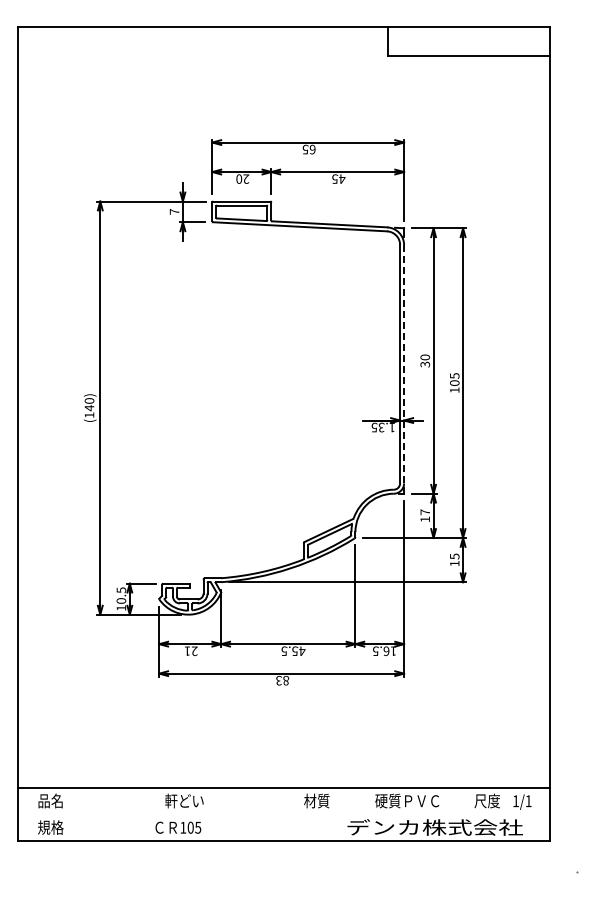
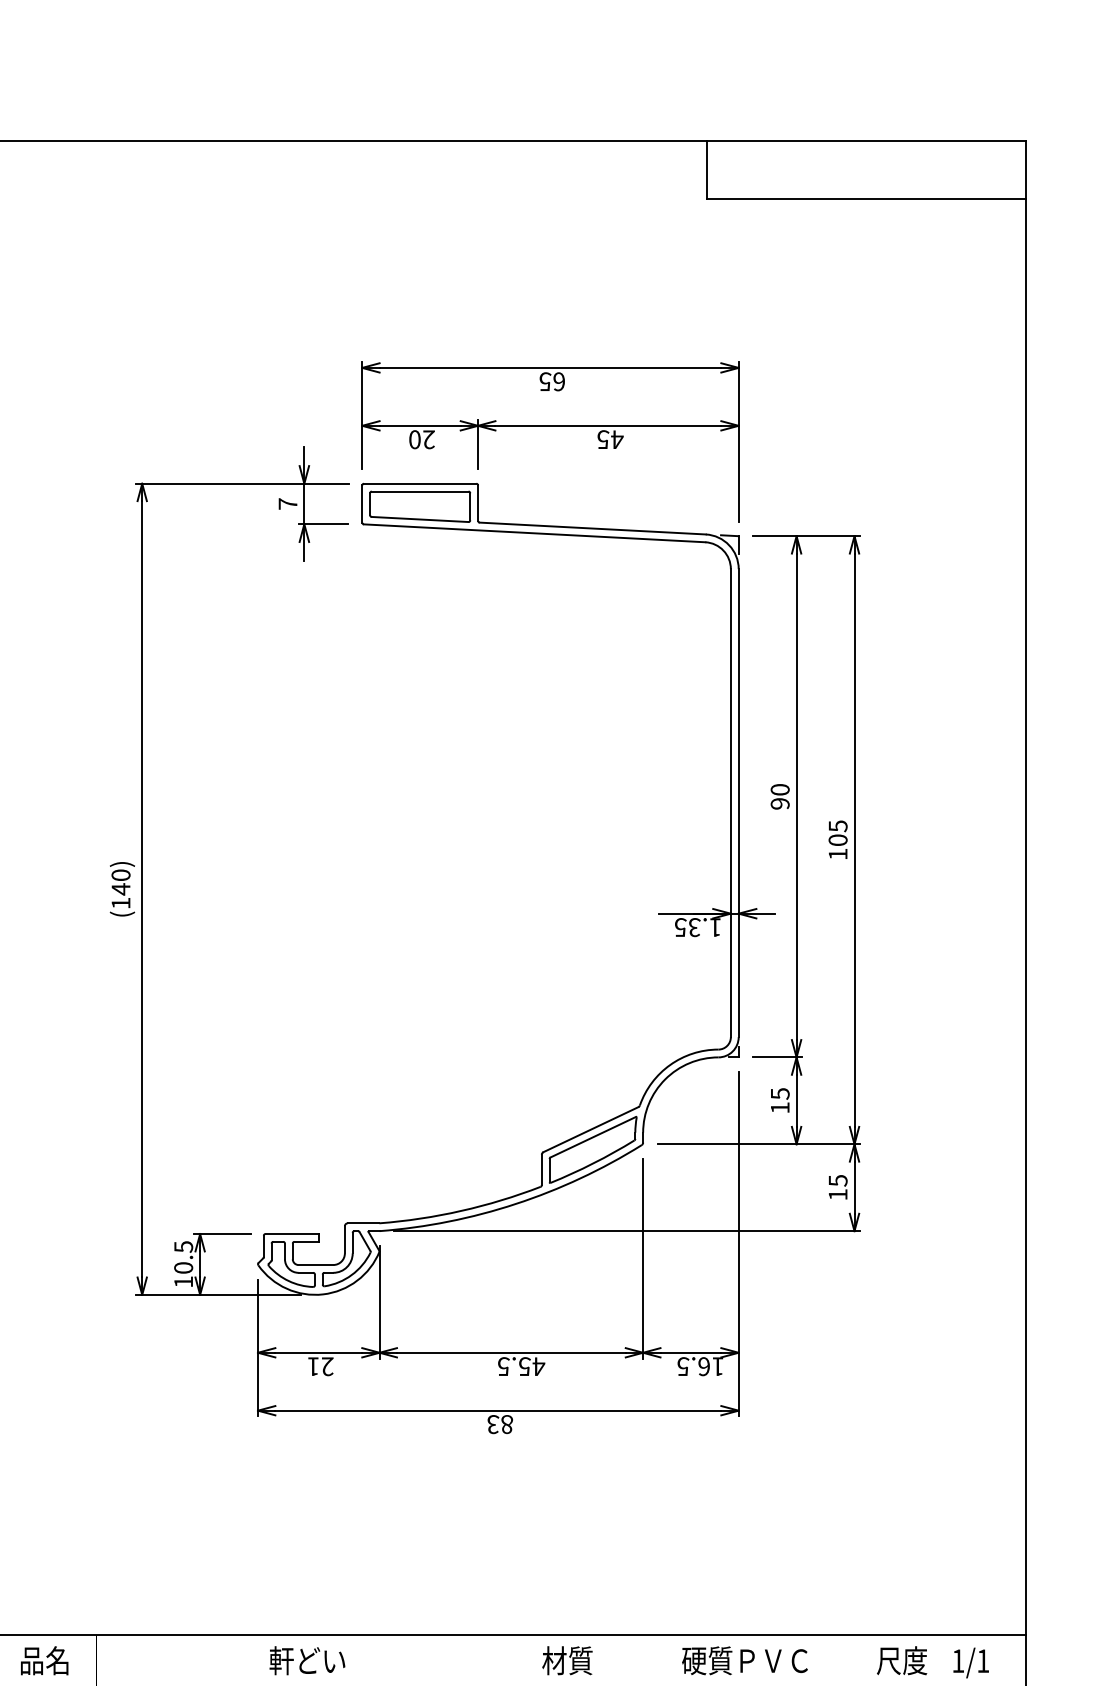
line: (404, 363) -> (739, 801), dashed -> solid
text: (424, 364) -> (778, 803), 30 -> 90
text: (425, 512) -> (780, 1094), 17 -> 15

